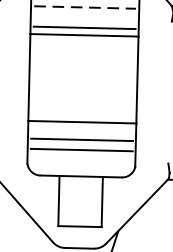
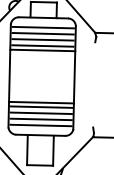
line: (85, 7) -> (43, 33), dashed -> solid
line: (84, 17) -> (42, 39), added
line: (82, 128) -> (41, 106), added
line: (80, 160) -> (40, 125), added

